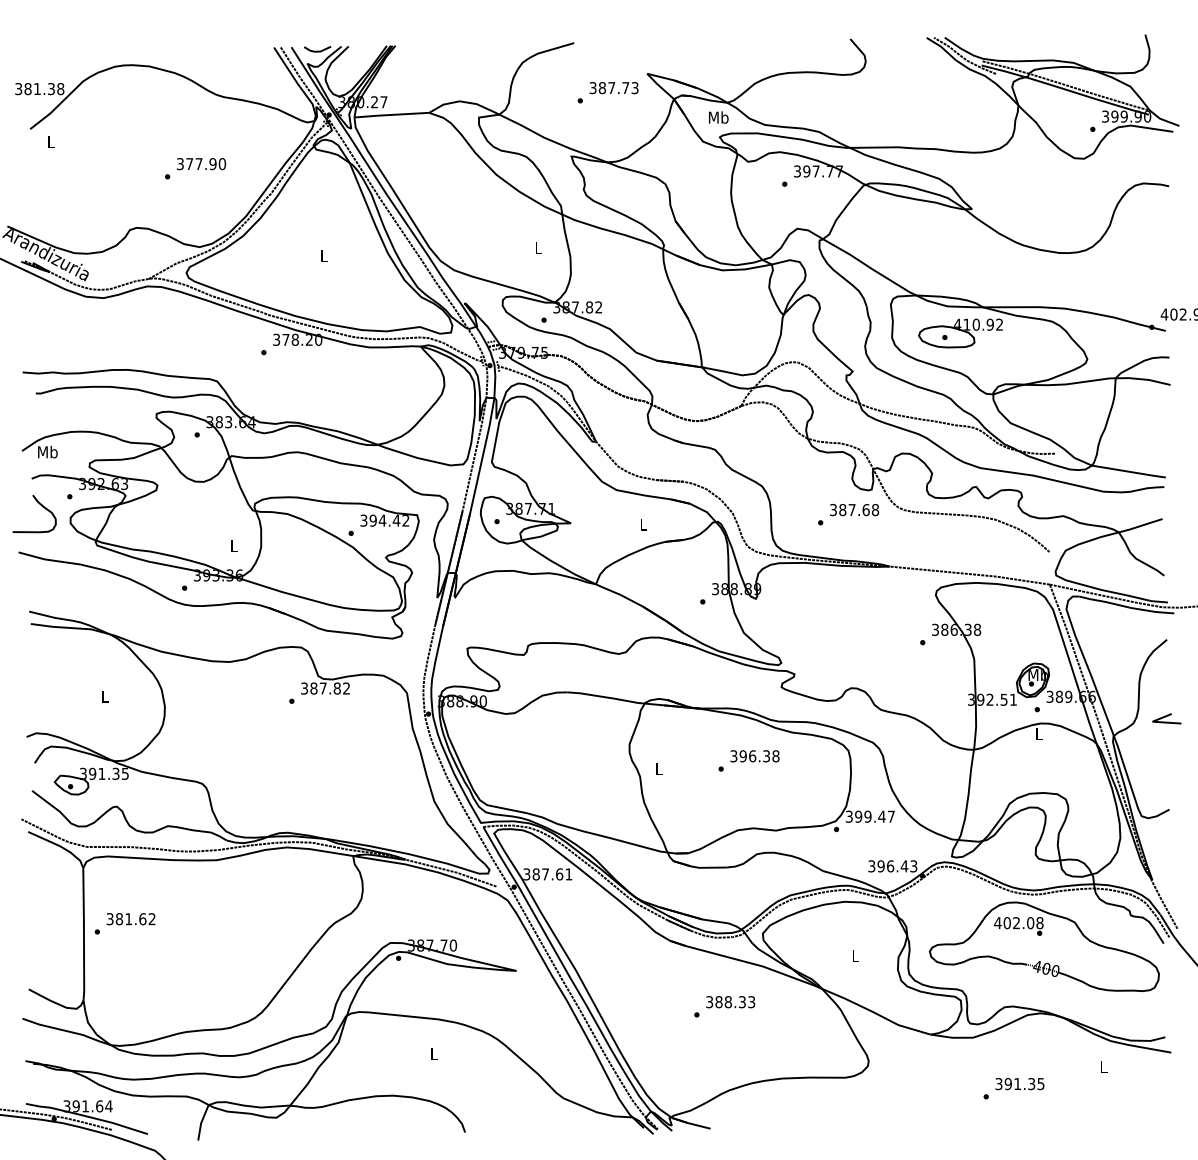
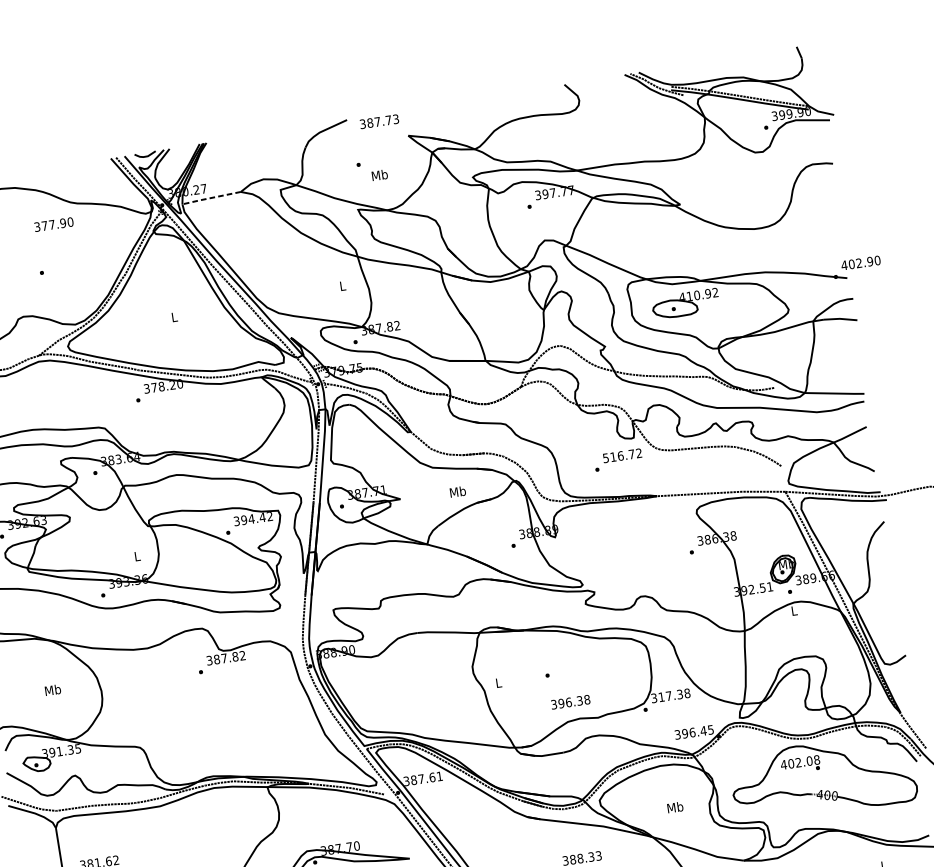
text: (613, 88) -> (379, 122), moved
line: (390, 114) -> (210, 197), solid -> dashed
text: (718, 117) -> (379, 175), moved
text: (201, 164) -> (54, 224), moved
text: (854, 510) -> (622, 456), 387.68 -> 516.72
text: (643, 524) -> (457, 491), L -> Mb
text: (104, 696) -> (52, 690), L -> Mb
line: (1166, 717) -> (892, 583), removed
text: (754, 756) -> (570, 702), moved
text: (874, 816) -> (674, 695), 399.47 -> 317.38
text: (913, 865) -> (710, 729), 396.43 -> 396.45
text: (855, 955) -> (675, 807), L -> Mb

